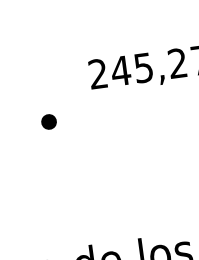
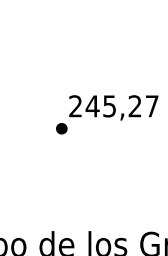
part: (48, 121) -> (61, 128), moved

